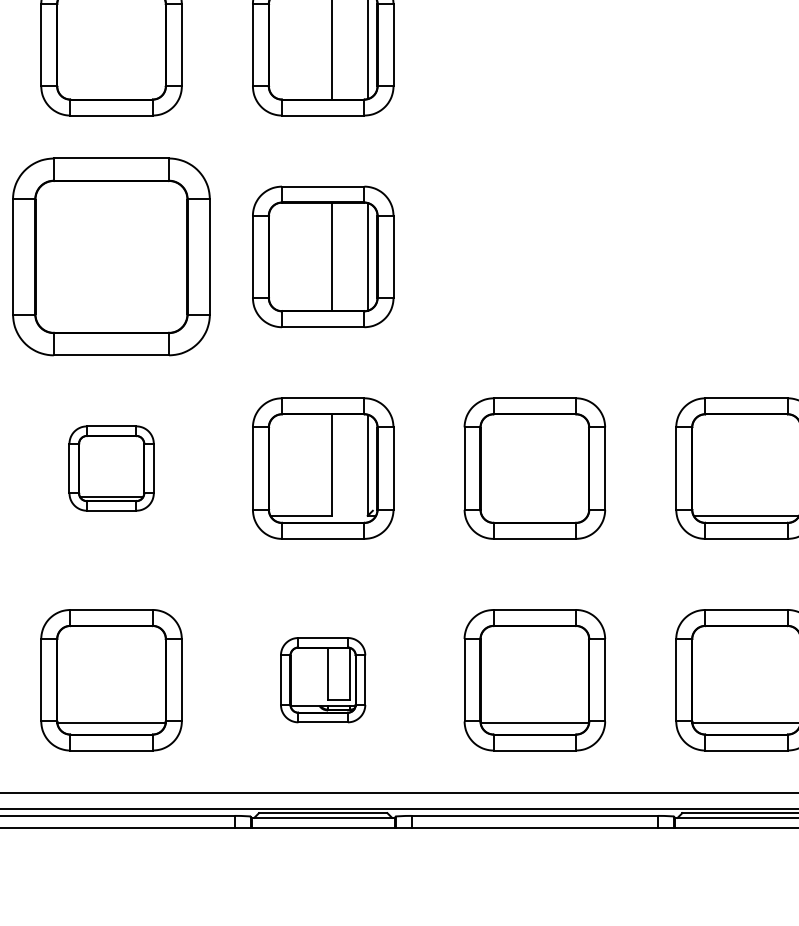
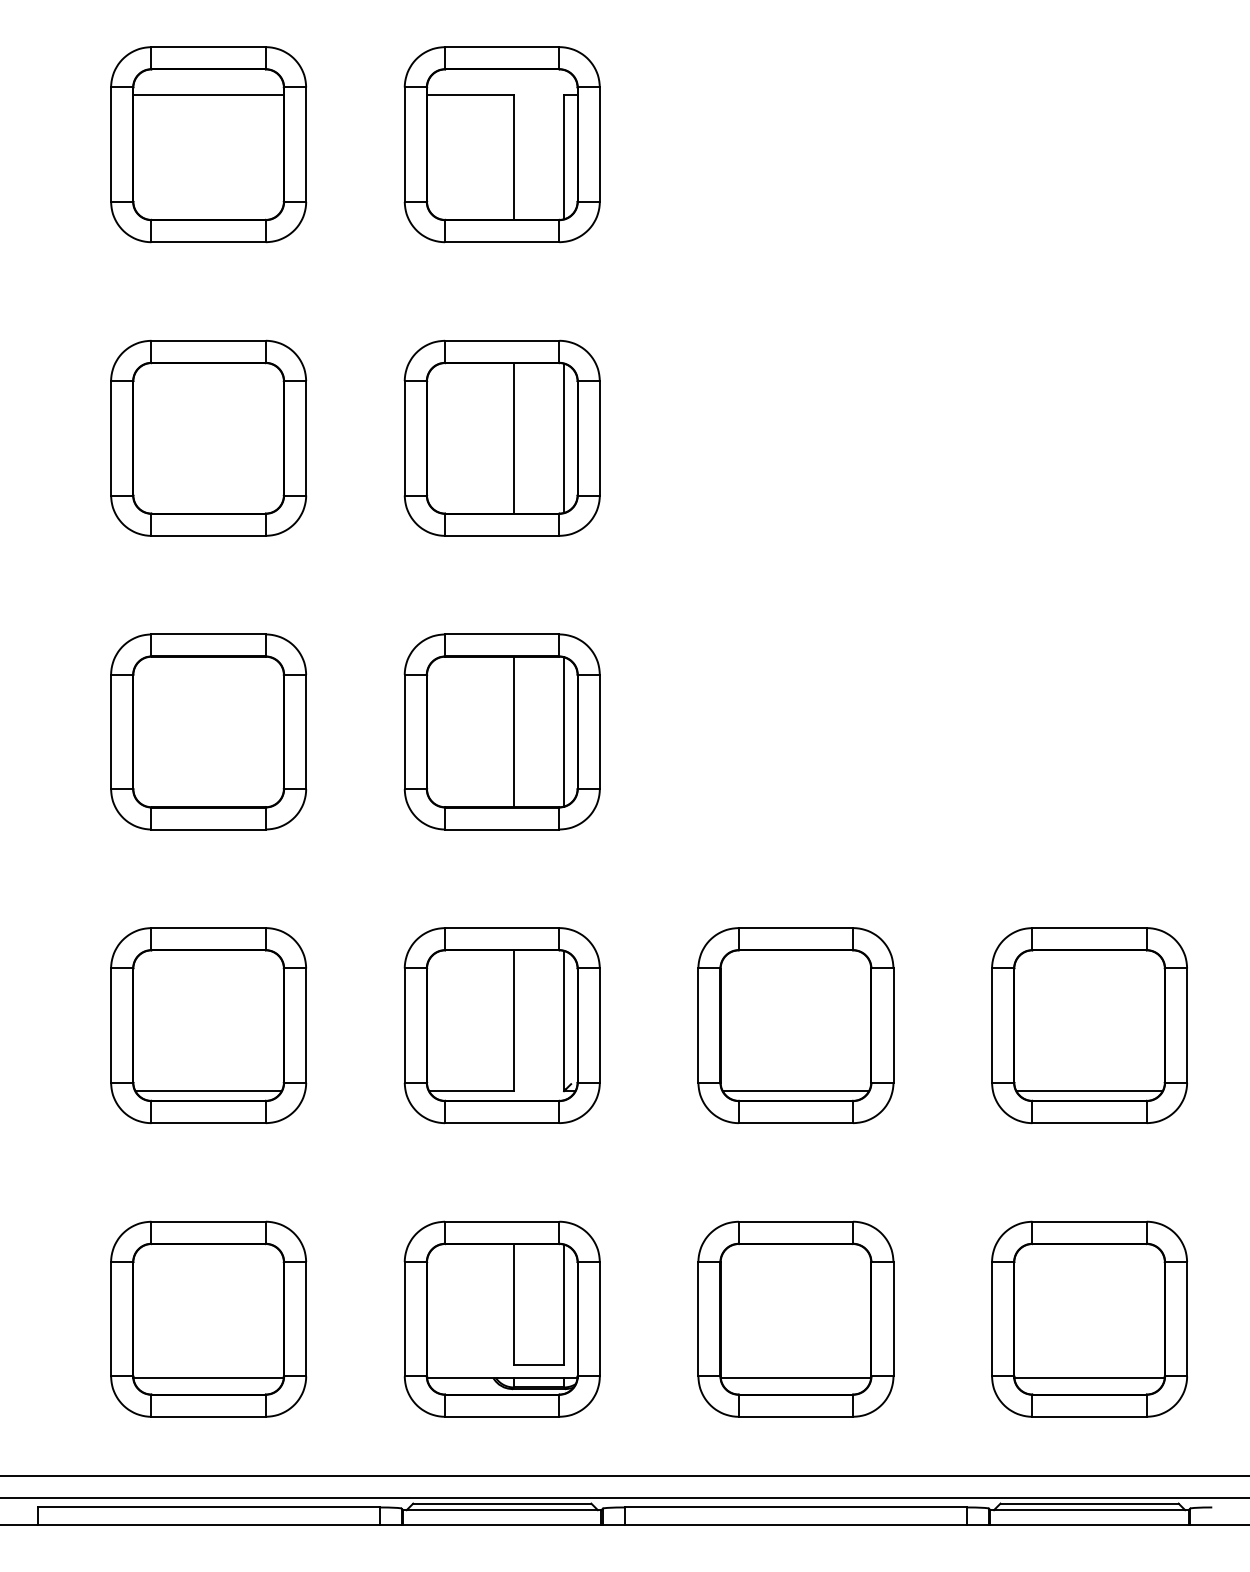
part: (111, 256) -> (208, 731), size x0.71
part: (111, 468) -> (208, 1025), size x1.67
line: (534, 516) -> (795, 1091), added
part: (322, 679) -> (501, 1318), size x1.67

